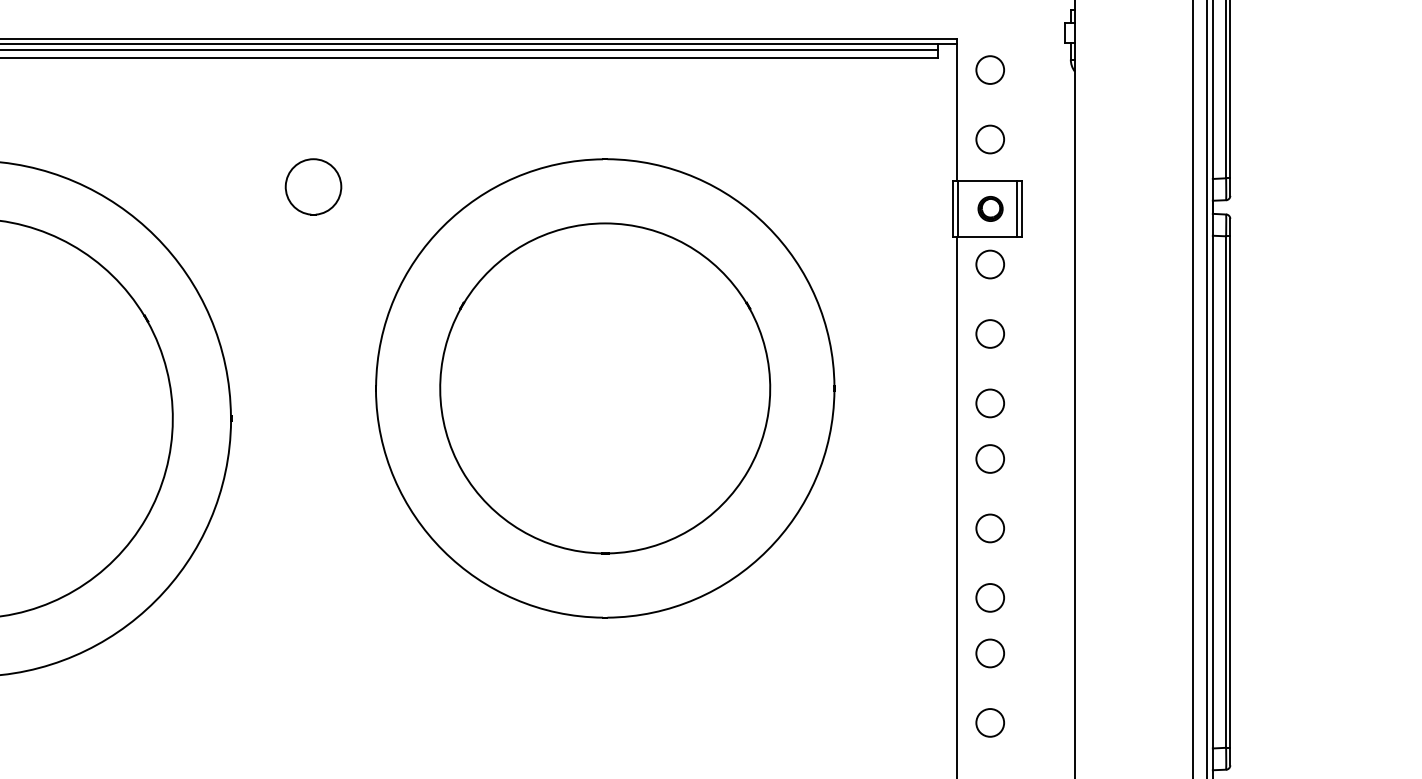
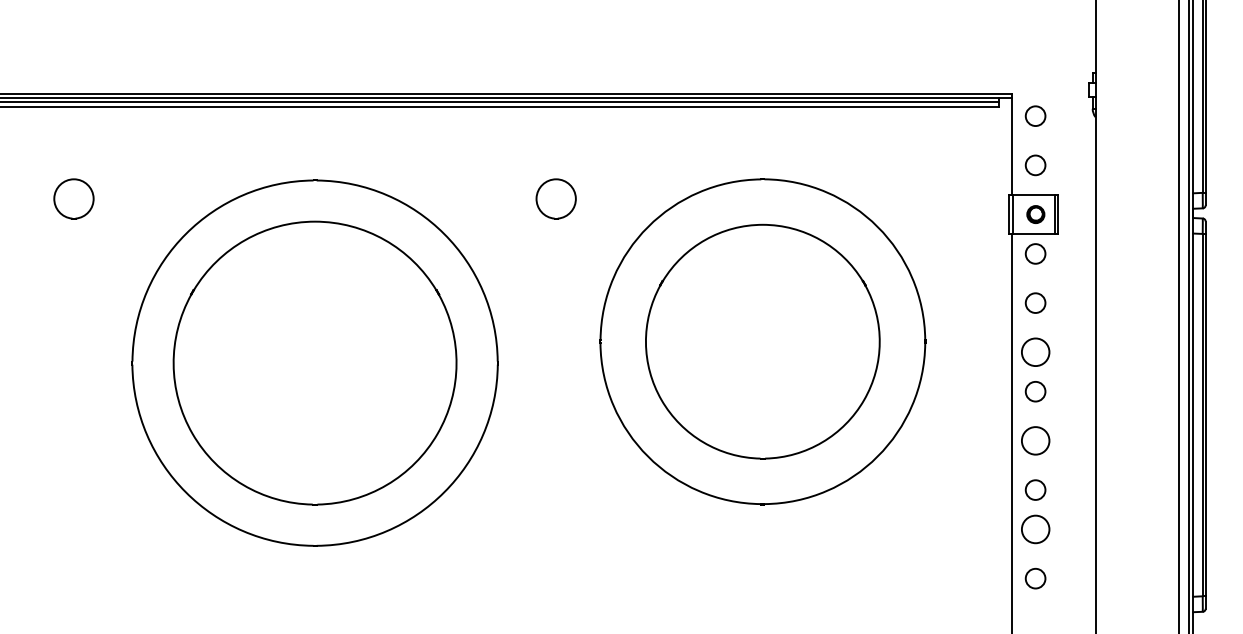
circle: (990, 403) -> (1035, 352), size x1.4
circle: (990, 527) -> (1035, 440), size x1.4
circle: (990, 653) -> (1035, 529), size x1.4

